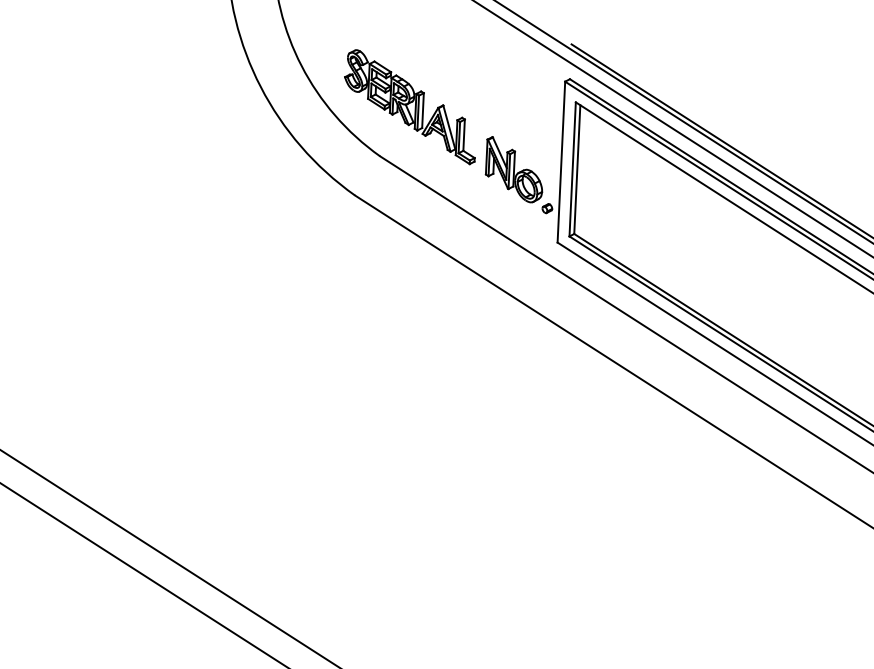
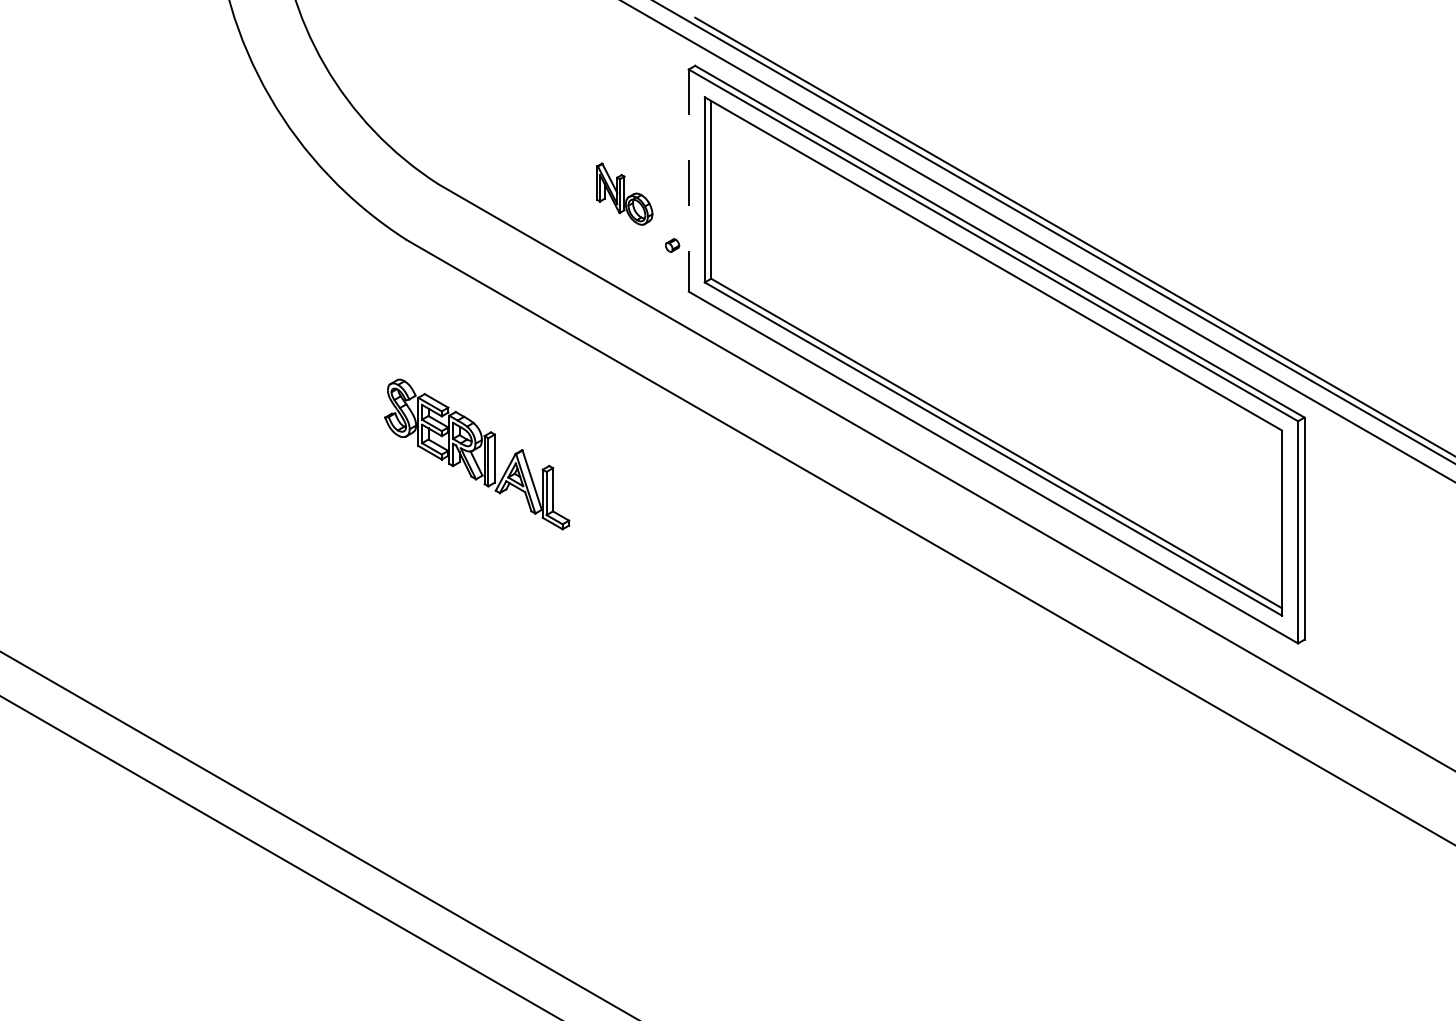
part: (410, 107) -> (477, 454), moved
line: (561, 162) -> (688, 181), solid -> dashed
part: (514, 169) -> (624, 193), size x0.7

